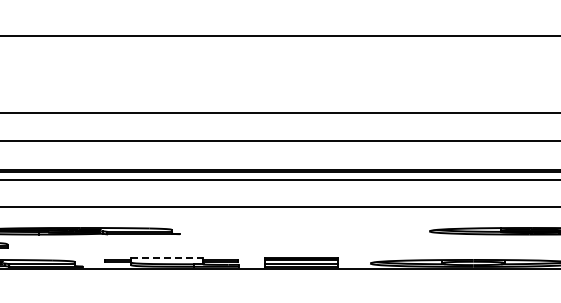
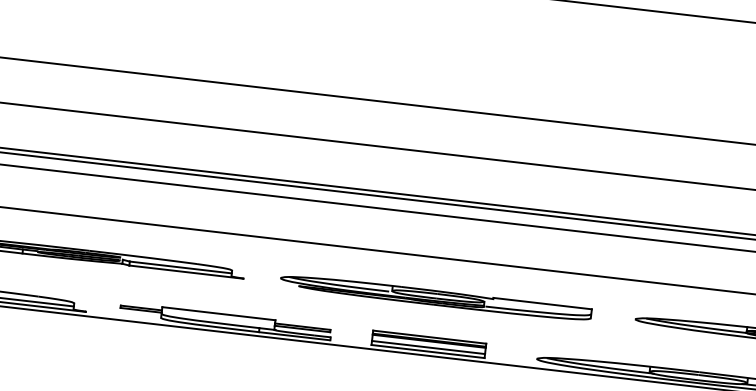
part: (302, 232) -> (435, 298), added
line: (167, 258) -> (219, 314), dashed -> solid

